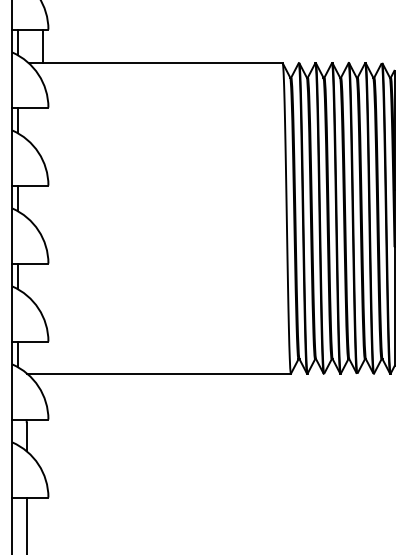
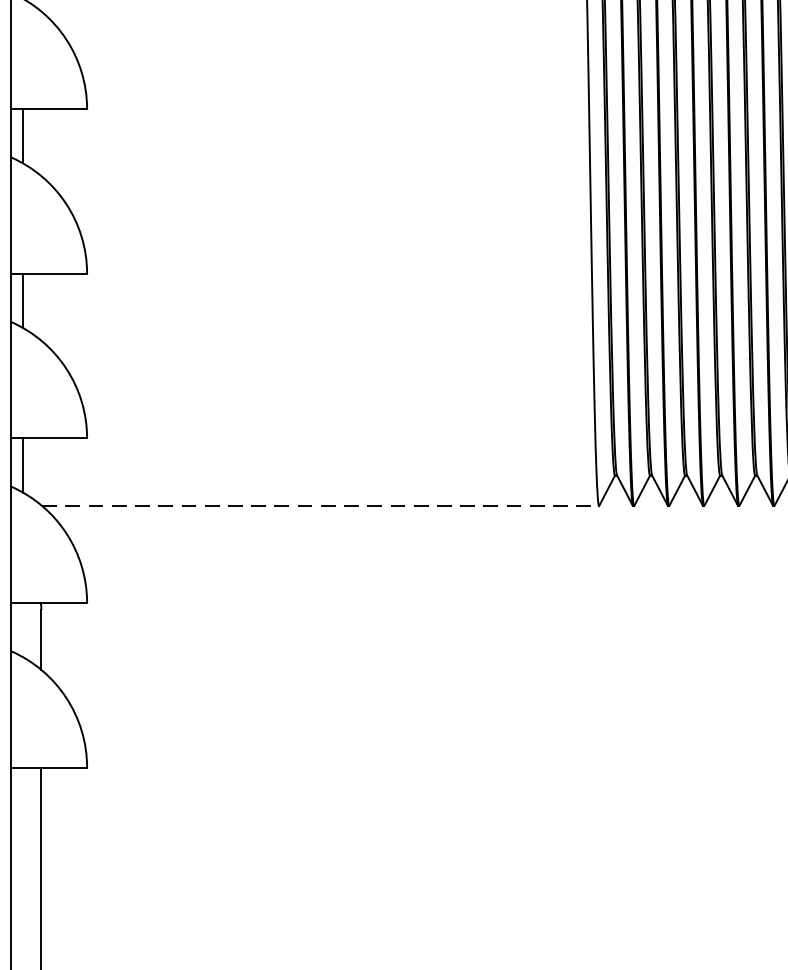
line: (159, 373) -> (321, 505), solid -> dashed

